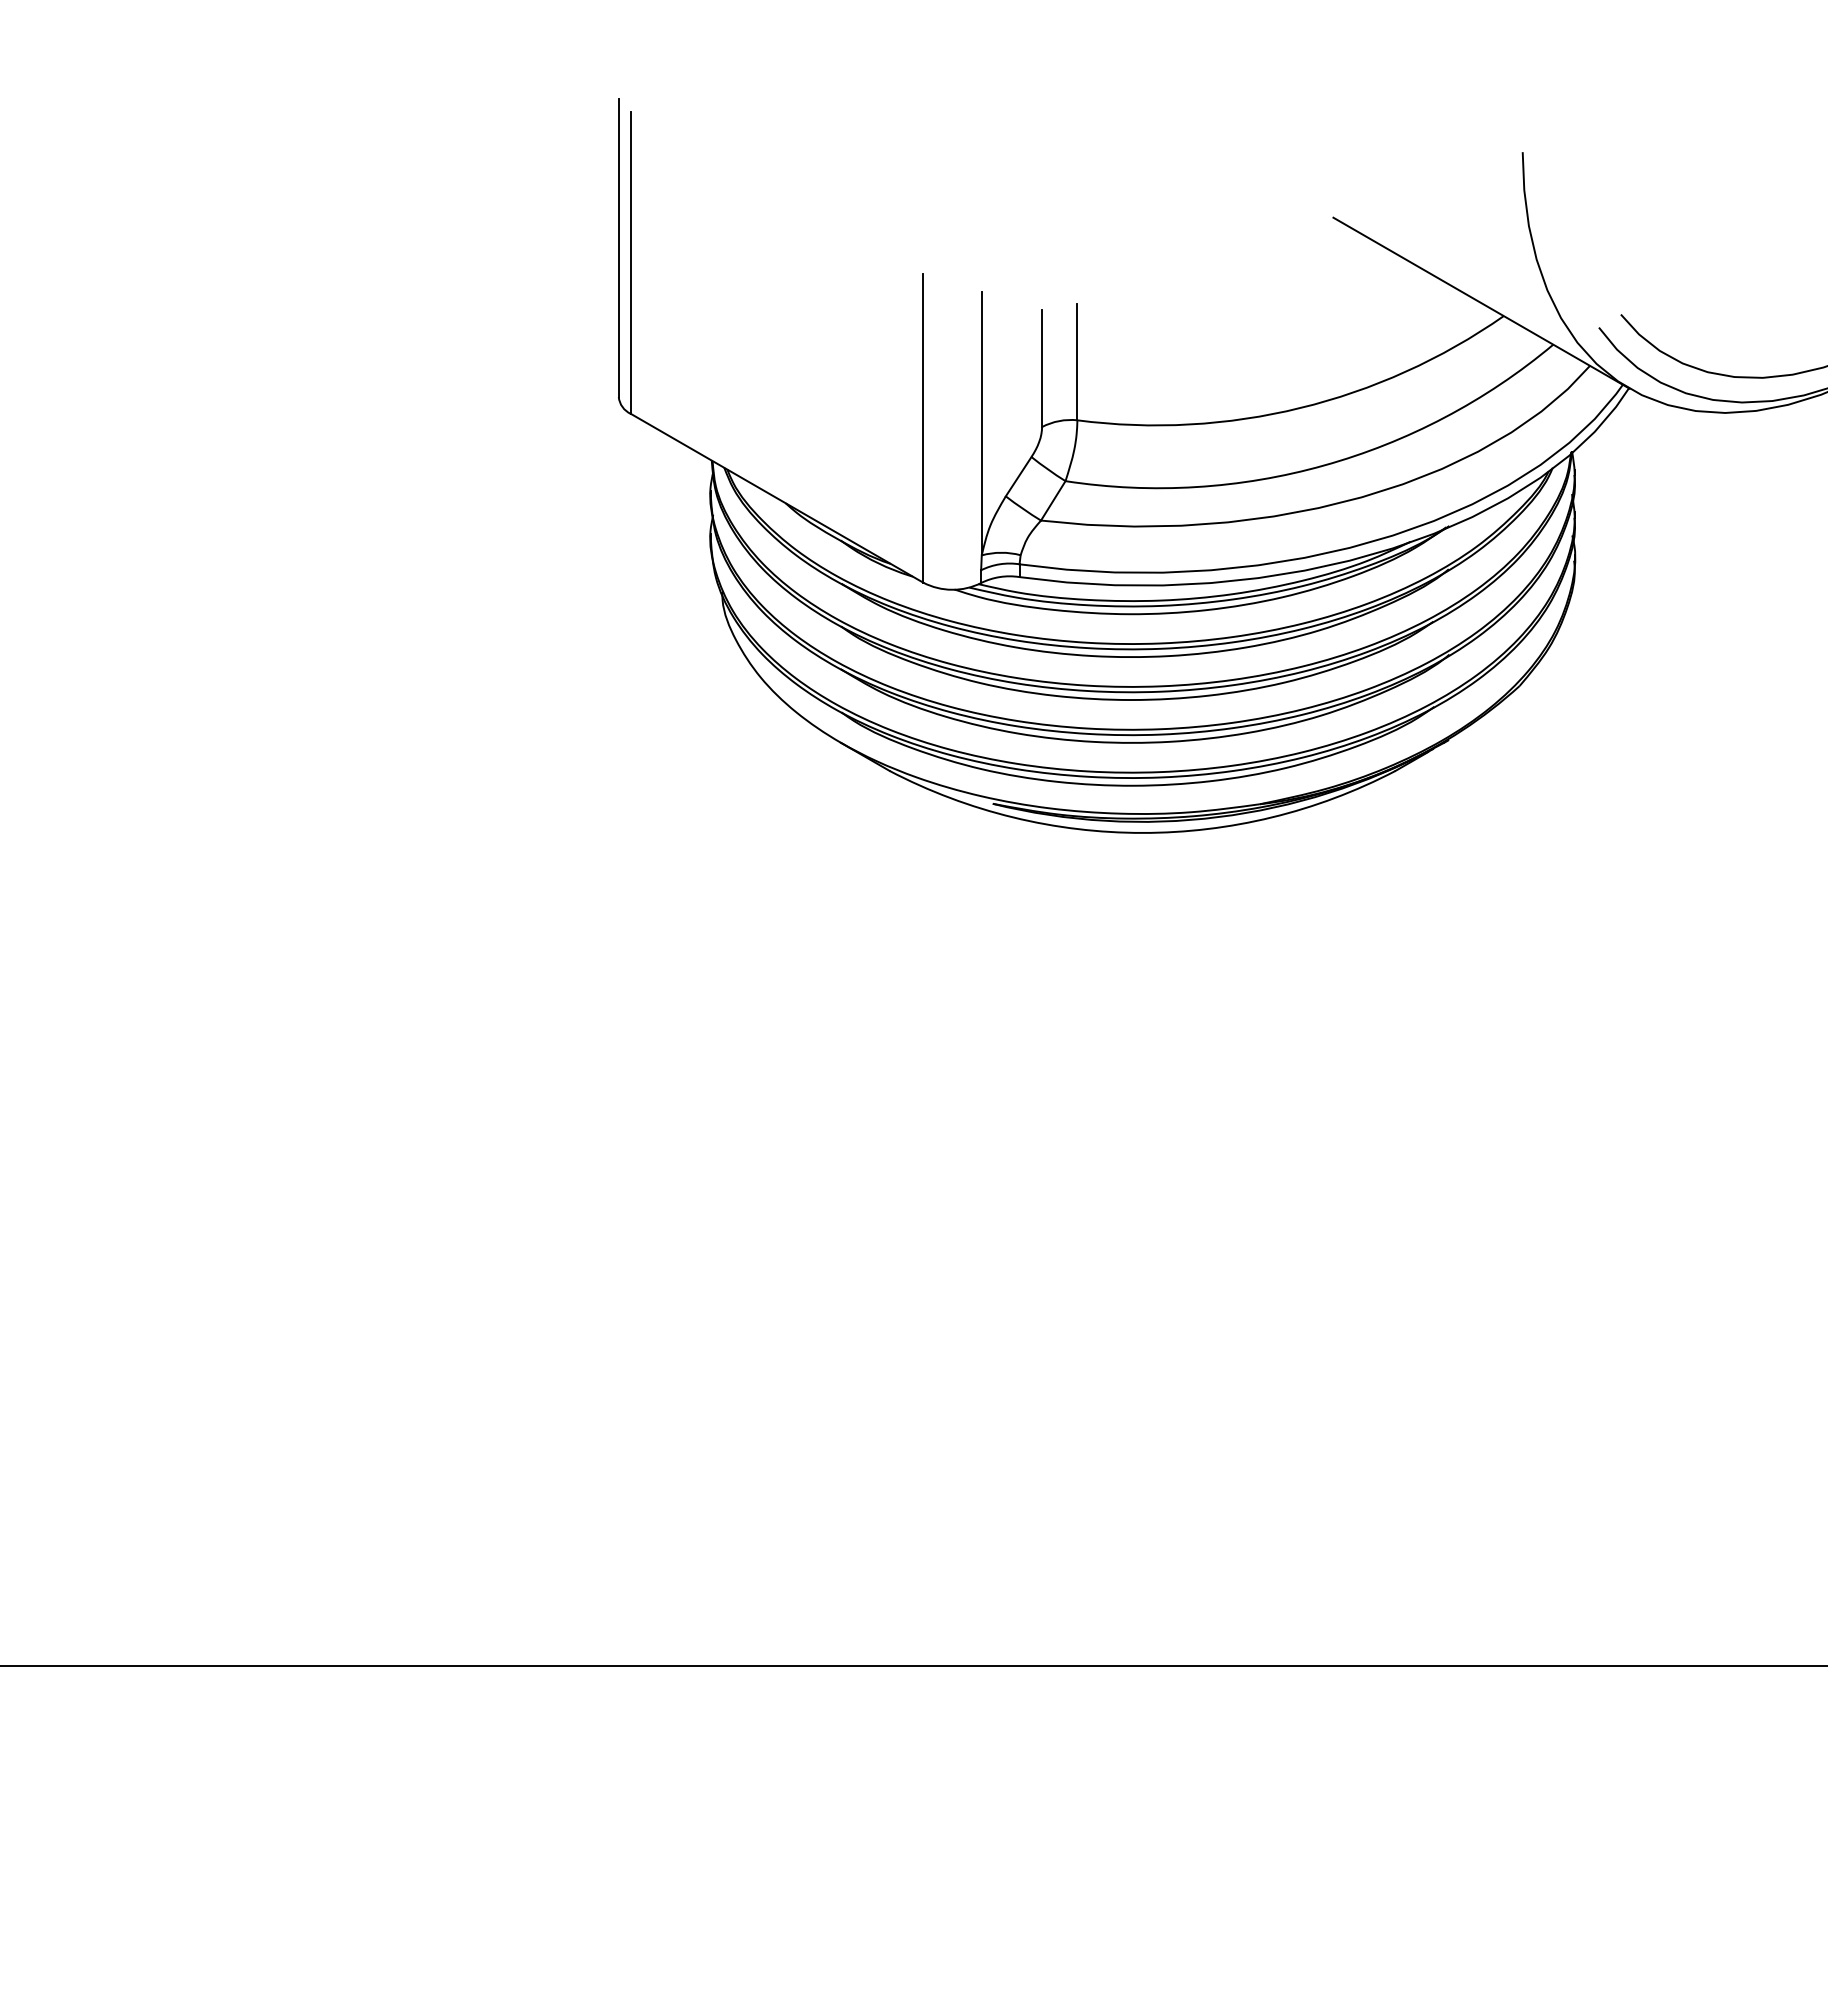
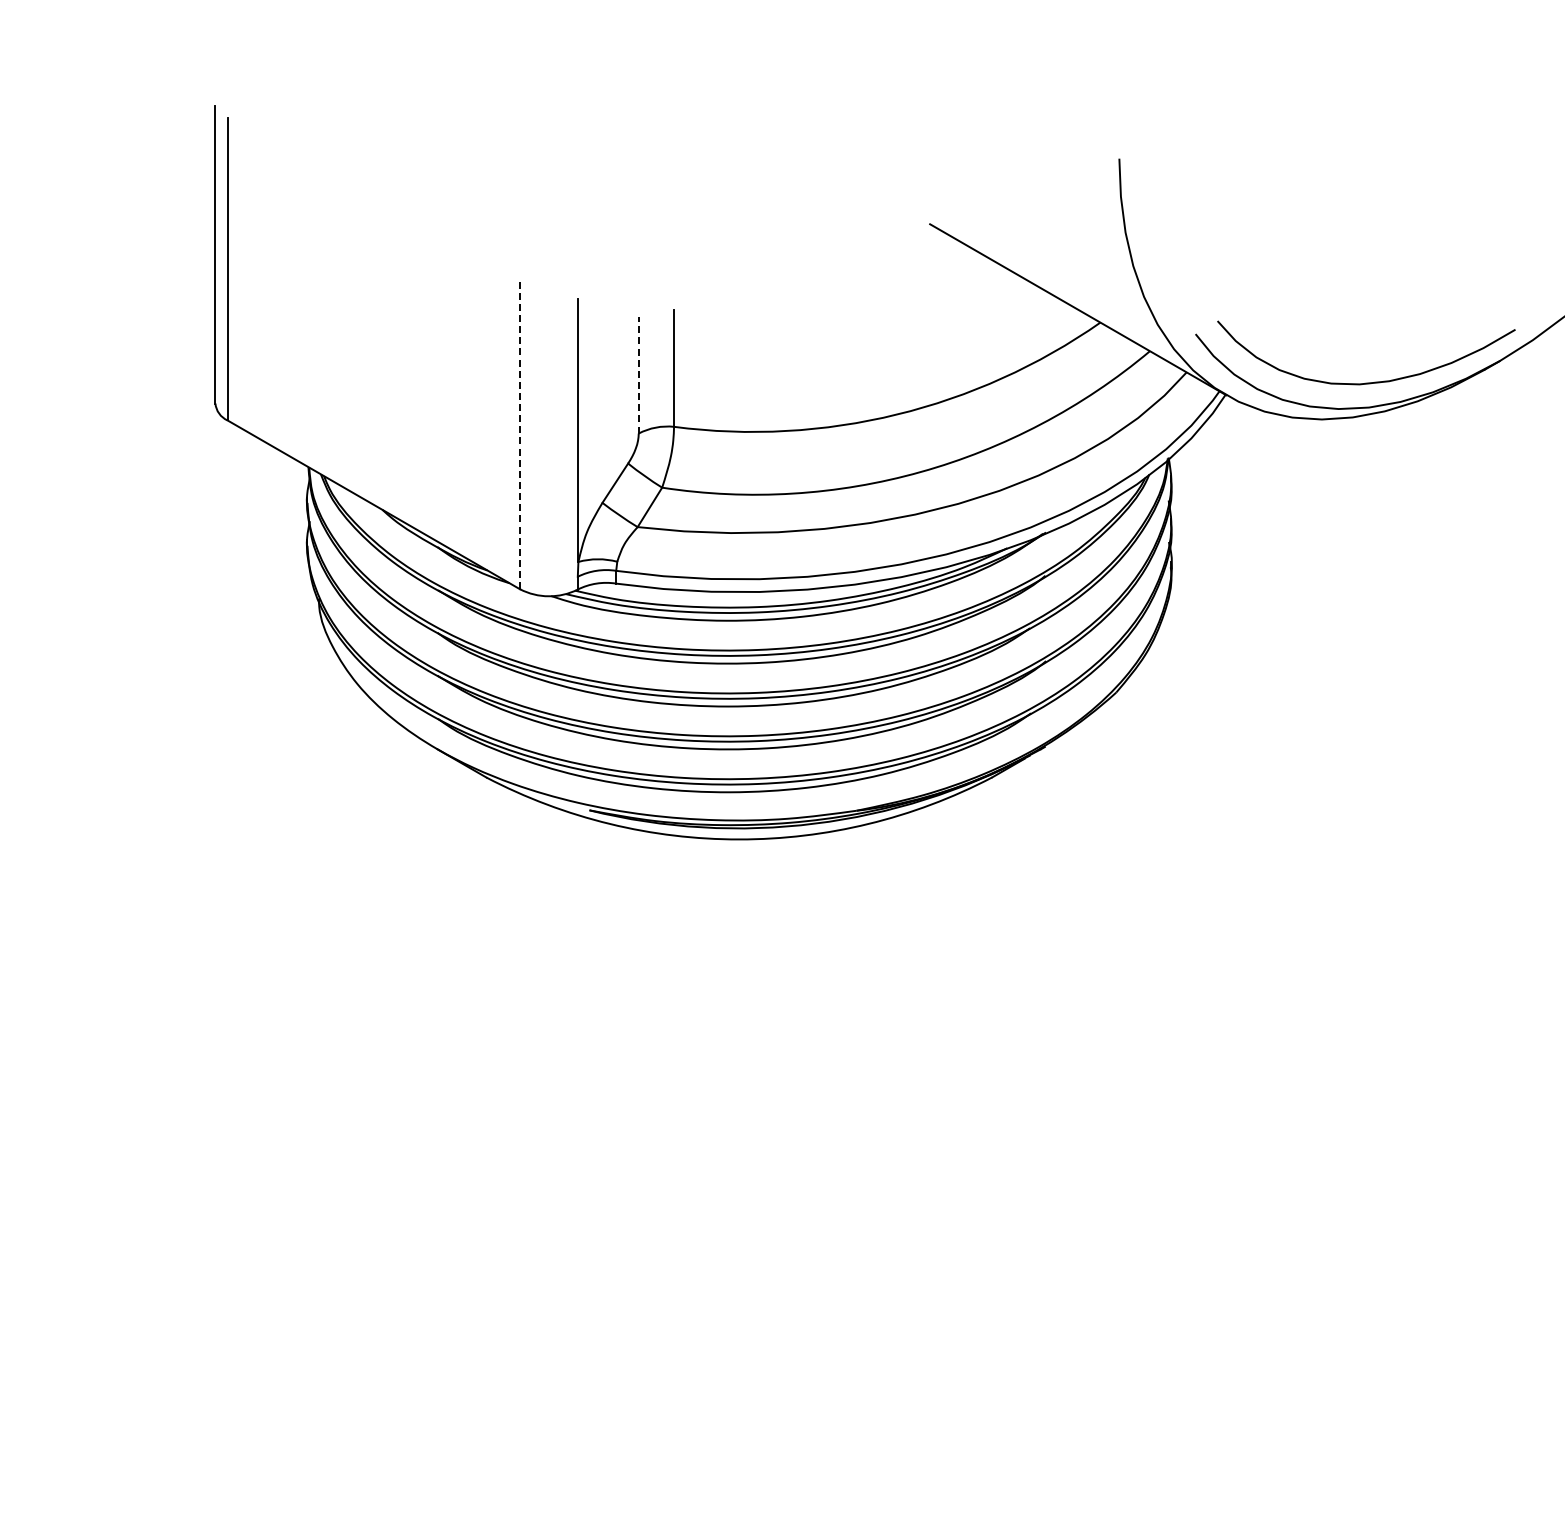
line: (1042, 368) -> (639, 375), solid -> dashed
line: (923, 427) -> (520, 434), solid -> dashed

